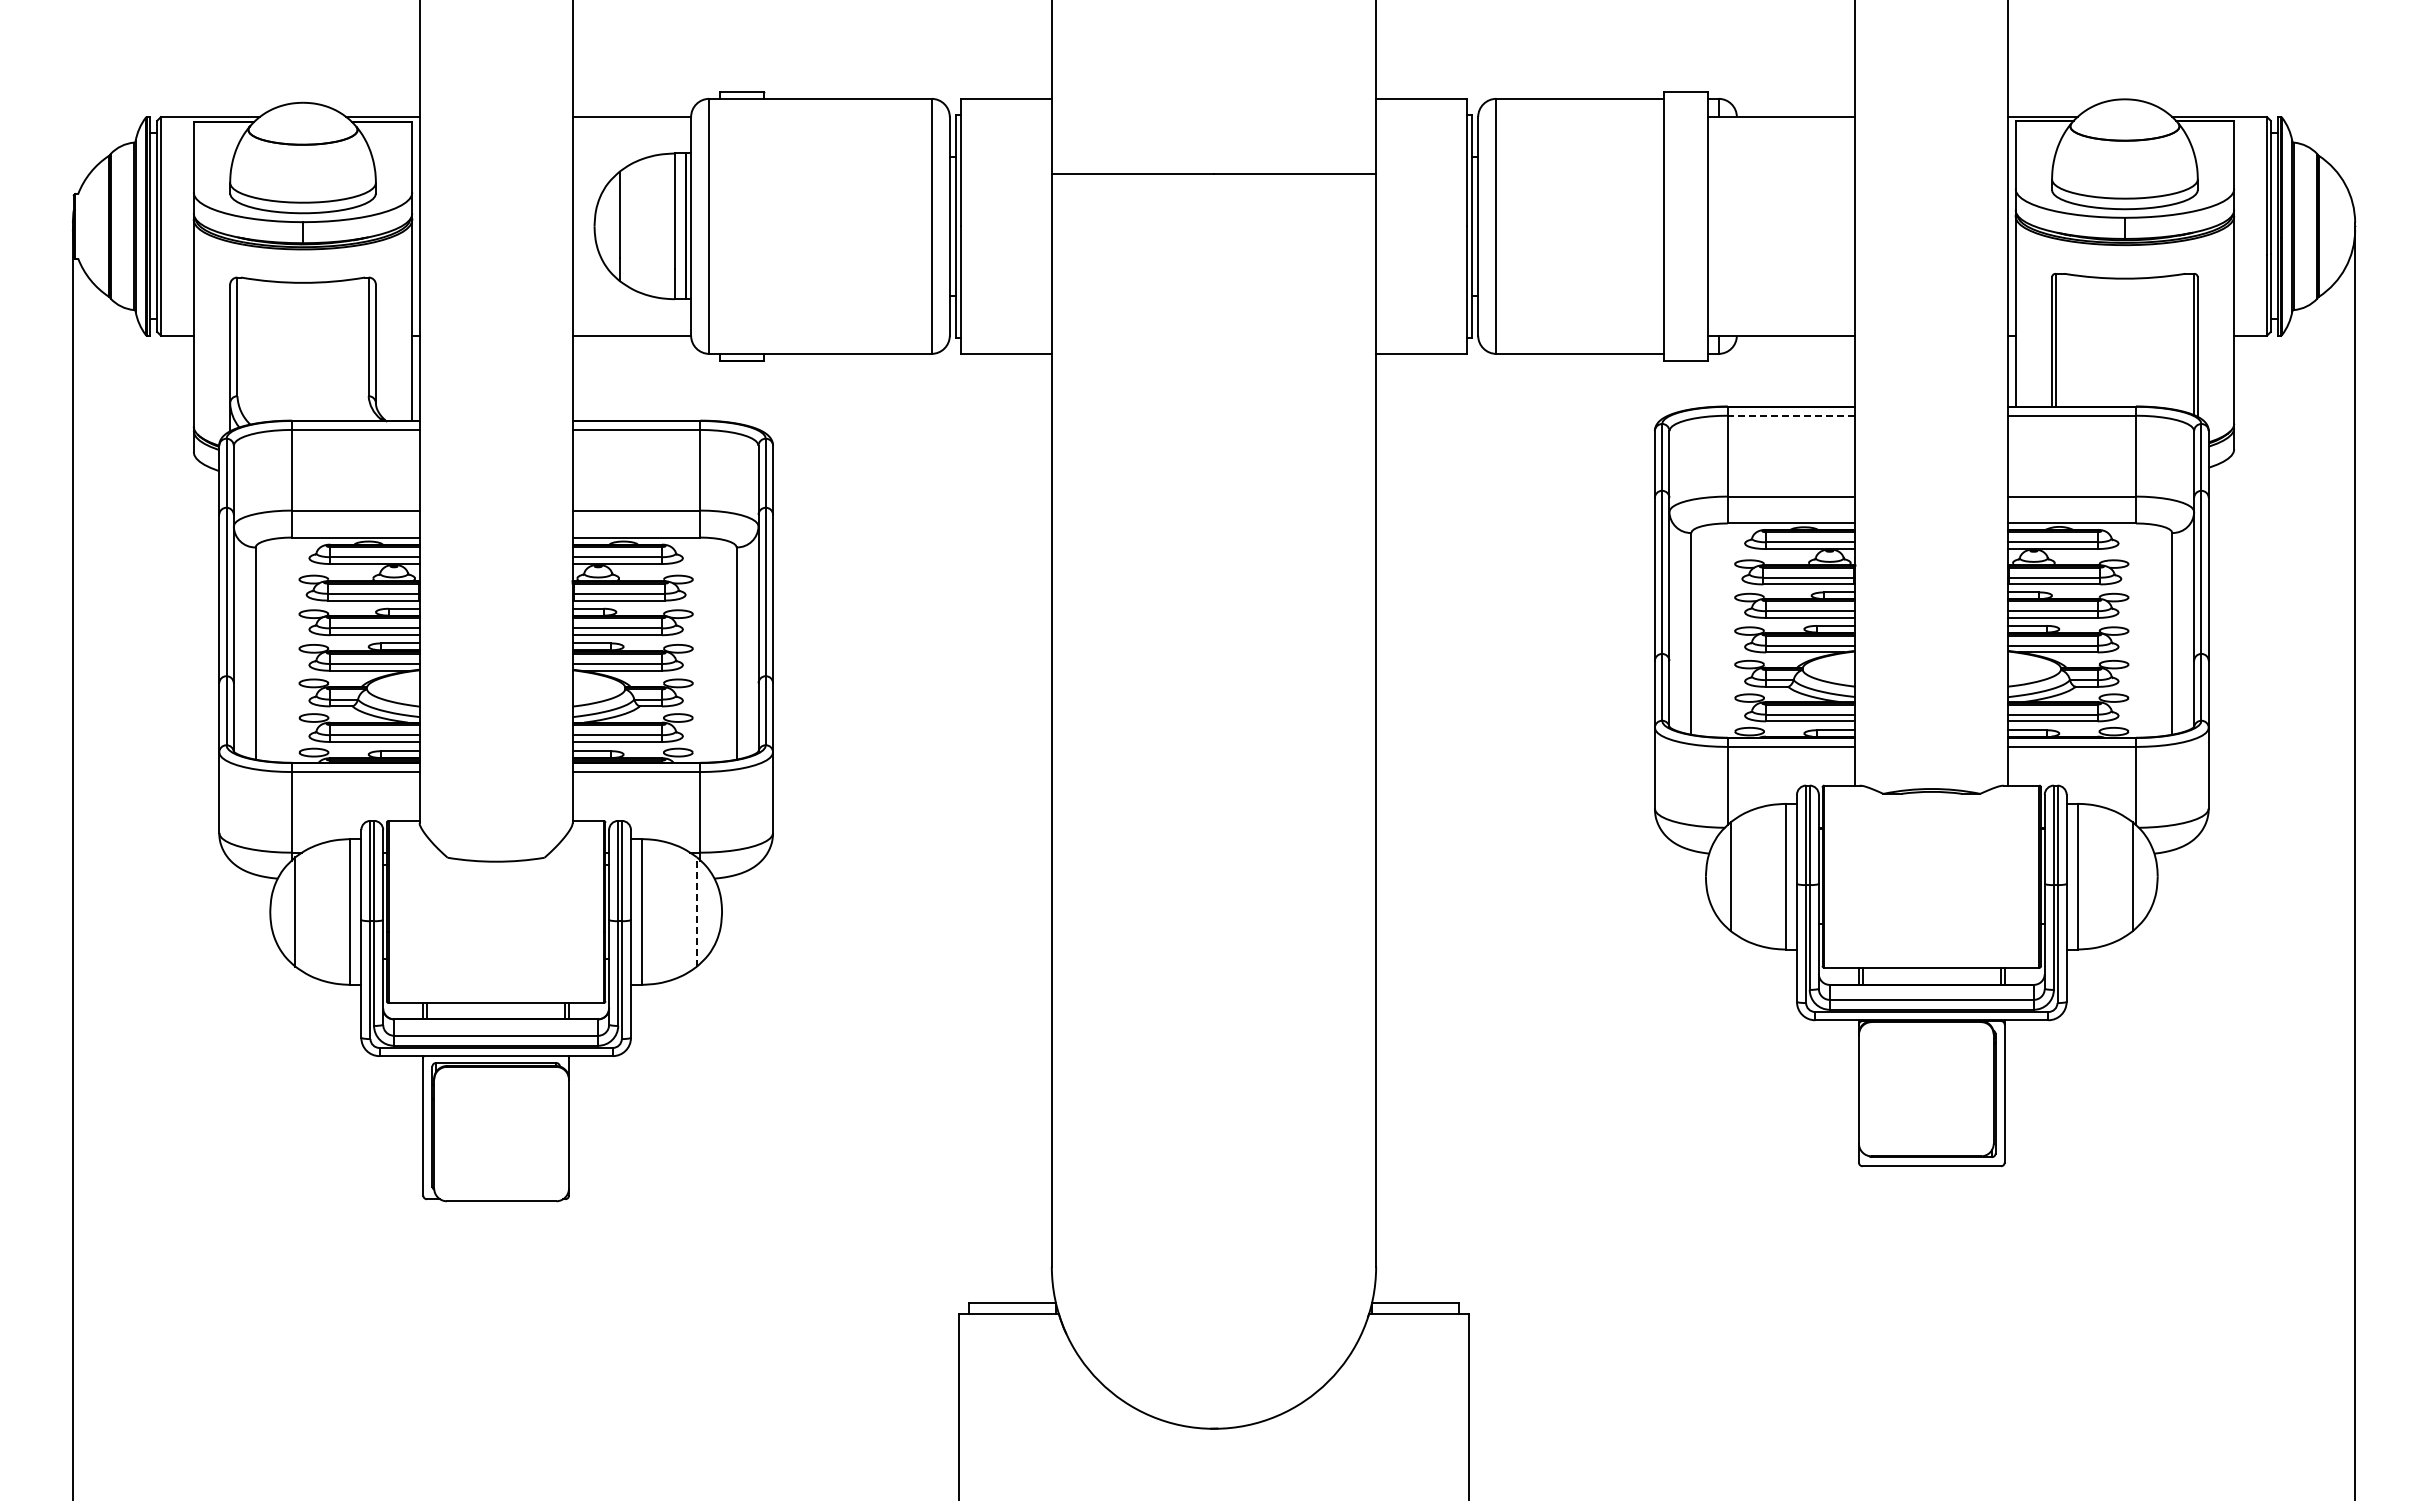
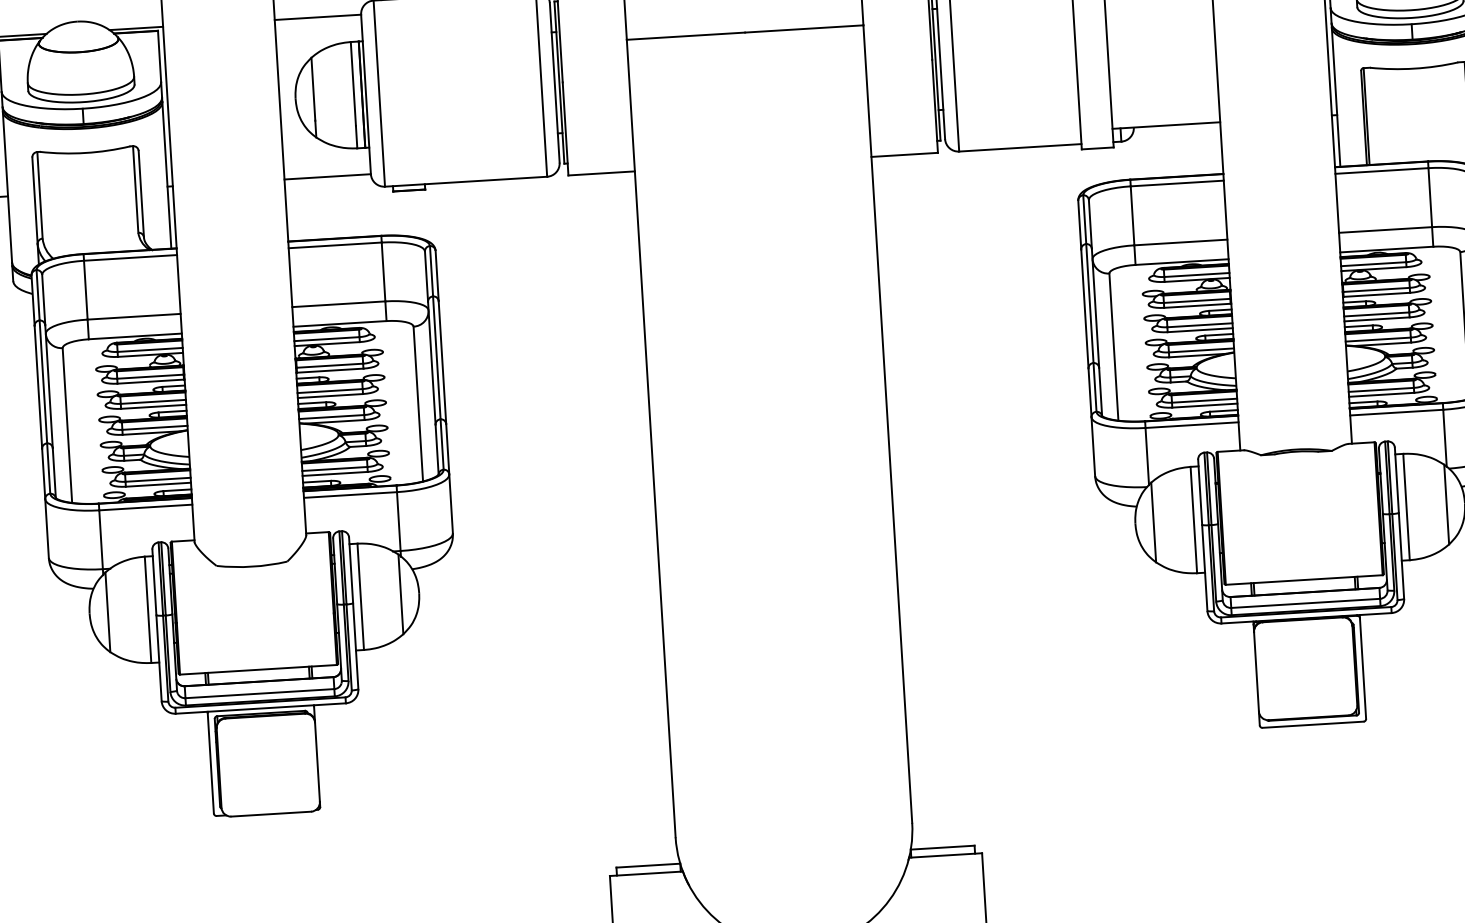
line: (1791, 415) -> (1177, 183), dashed -> solid
line: (696, 911) -> (400, 594), dashed -> solid

